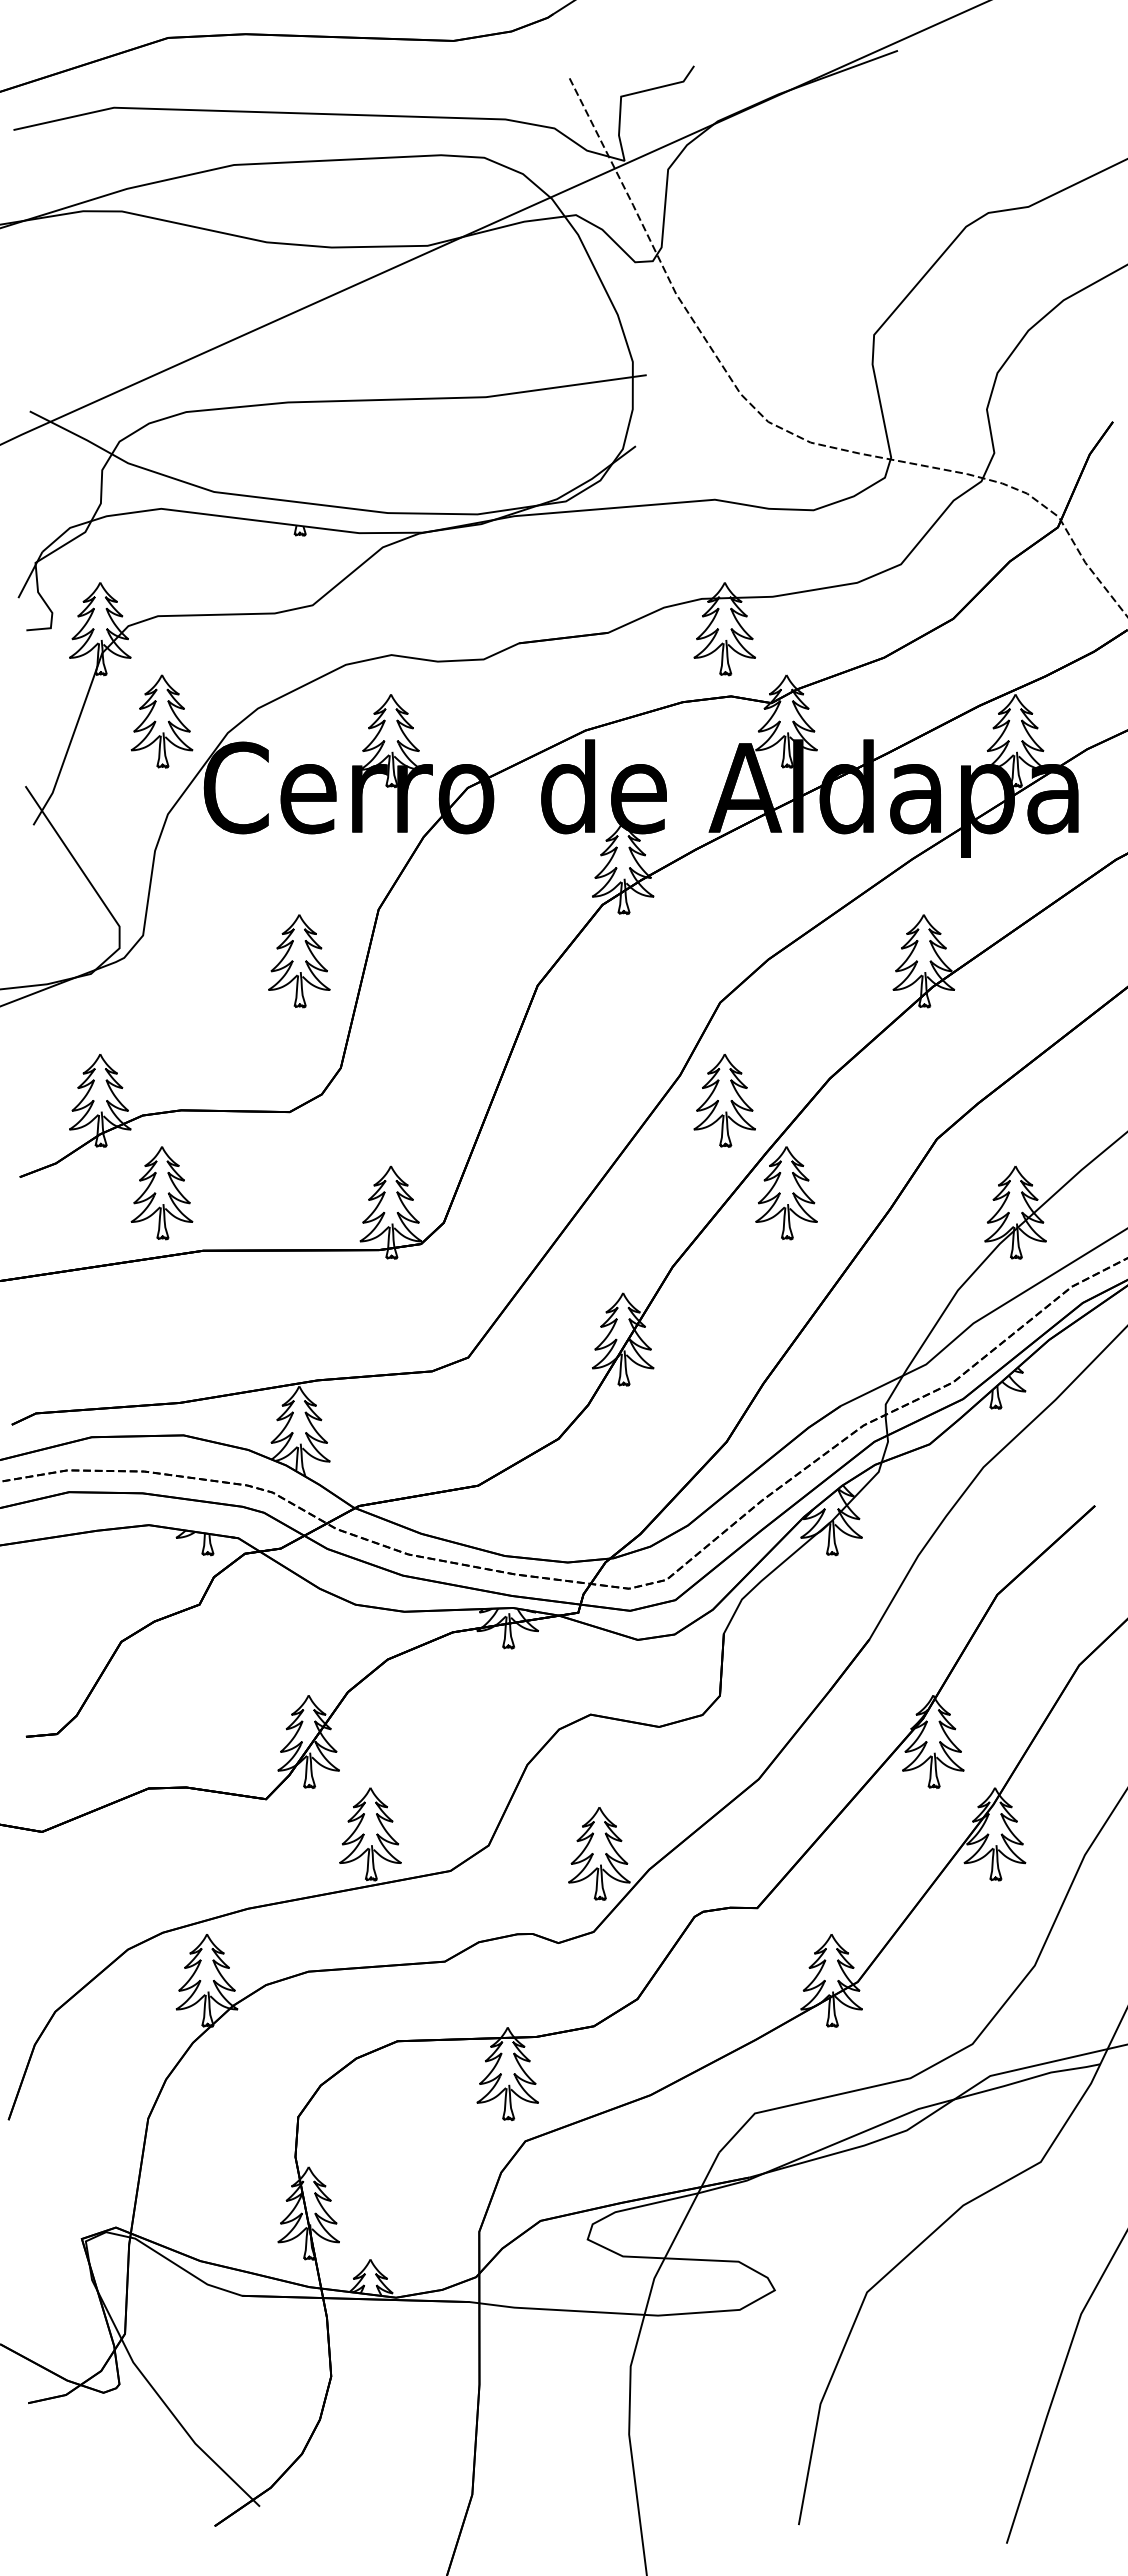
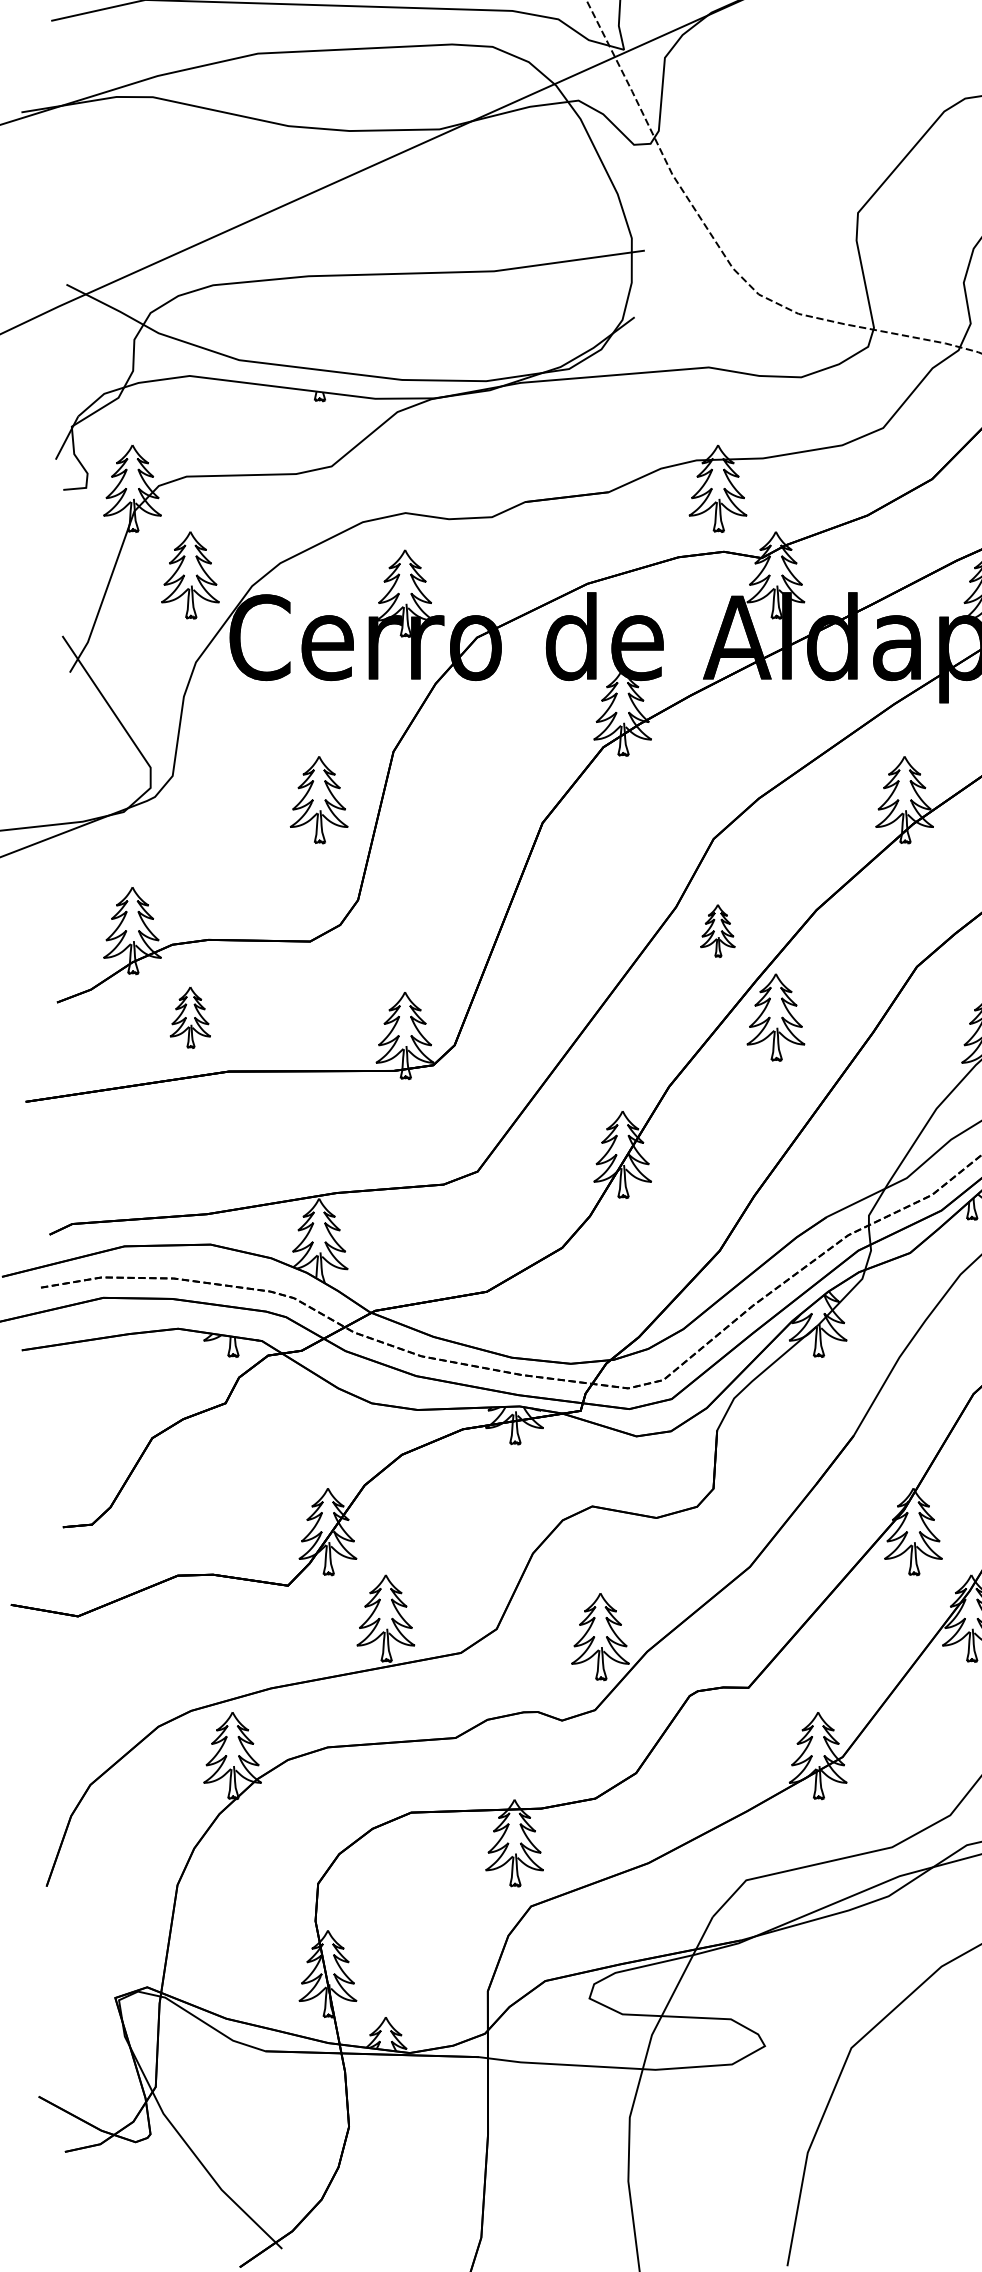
part: (724, 1100) -> (717, 930), size x0.6
part: (161, 1193) -> (189, 1017), size x0.7

